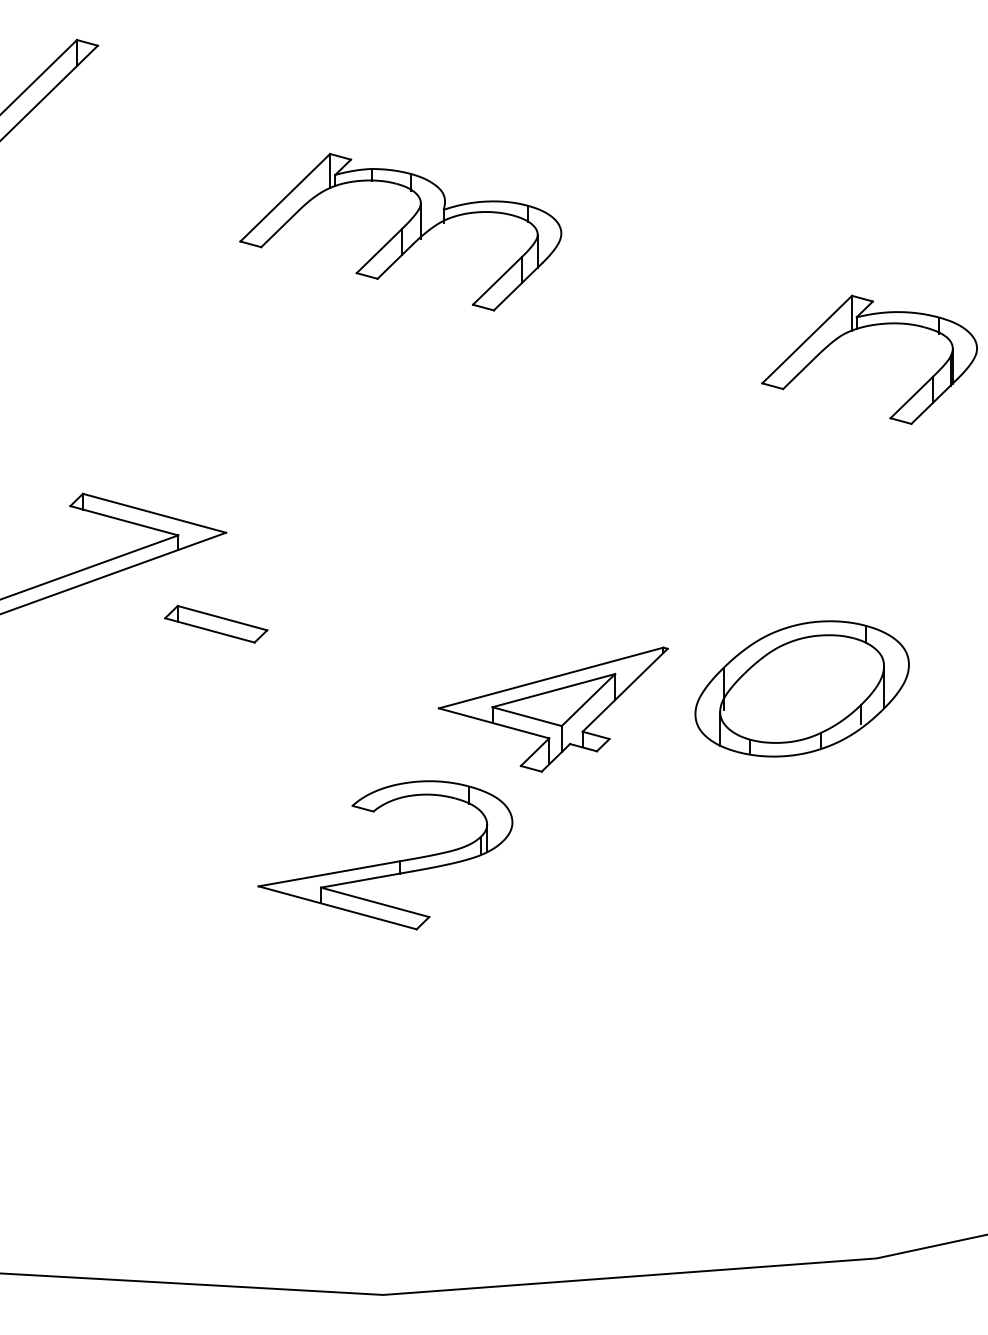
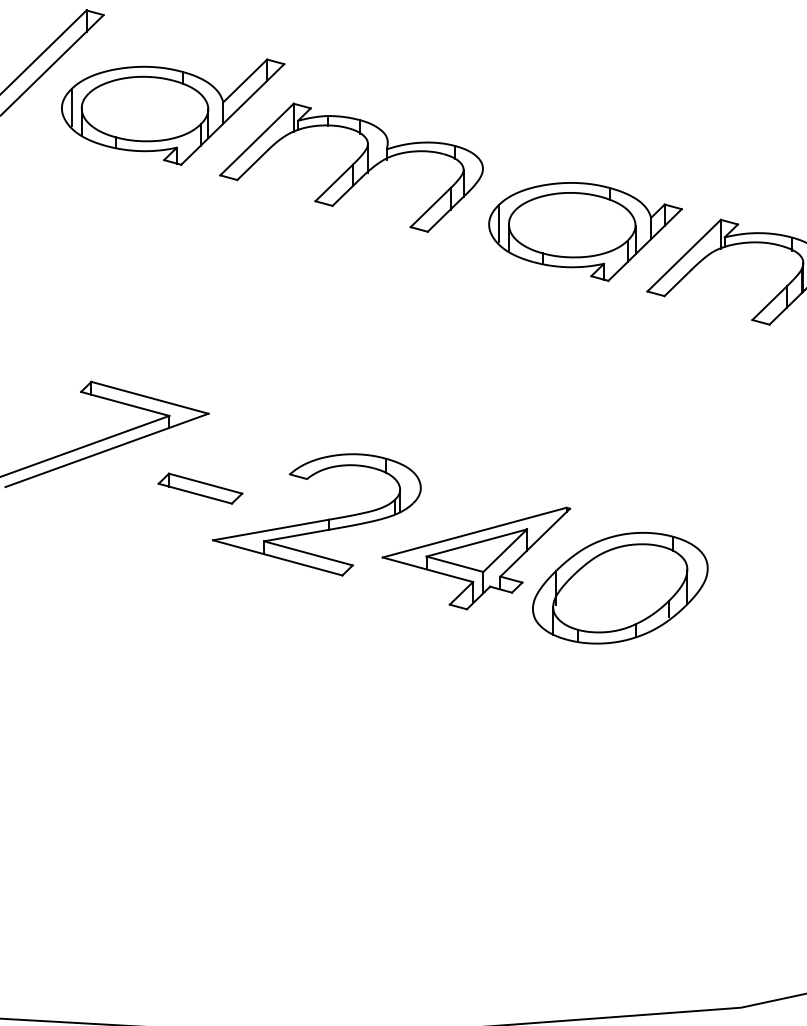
part: (182, 163) -> (172, 111), added
part: (686, 310) -> (585, 231), added
part: (801, 688) -> (619, 587), moved
part: (385, 862) -> (316, 520), moved

